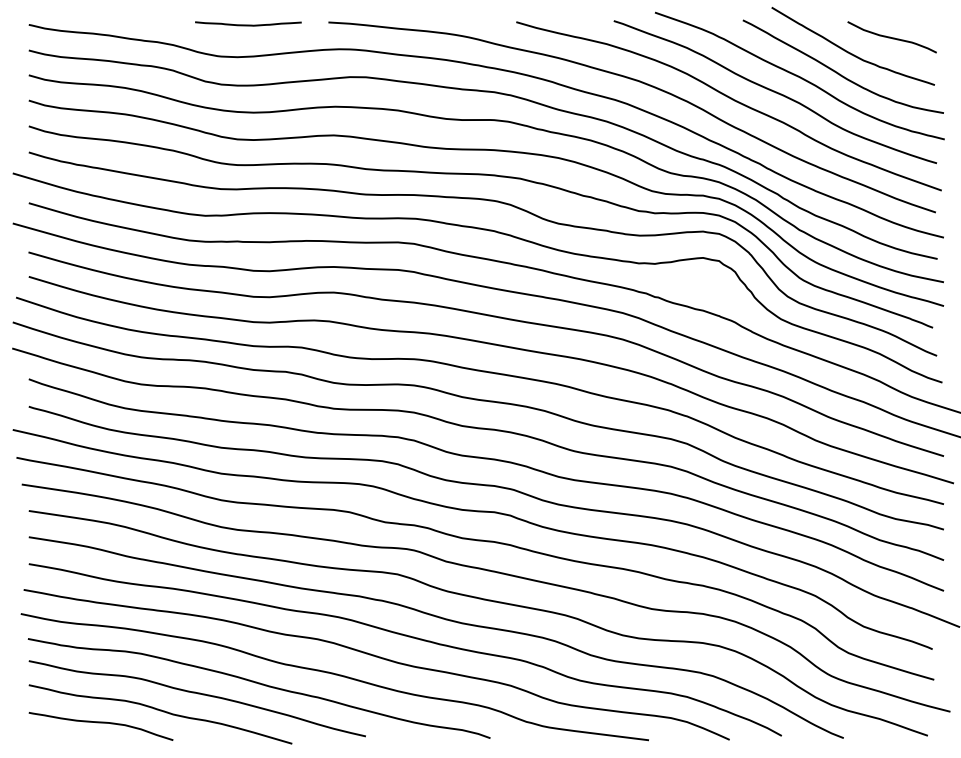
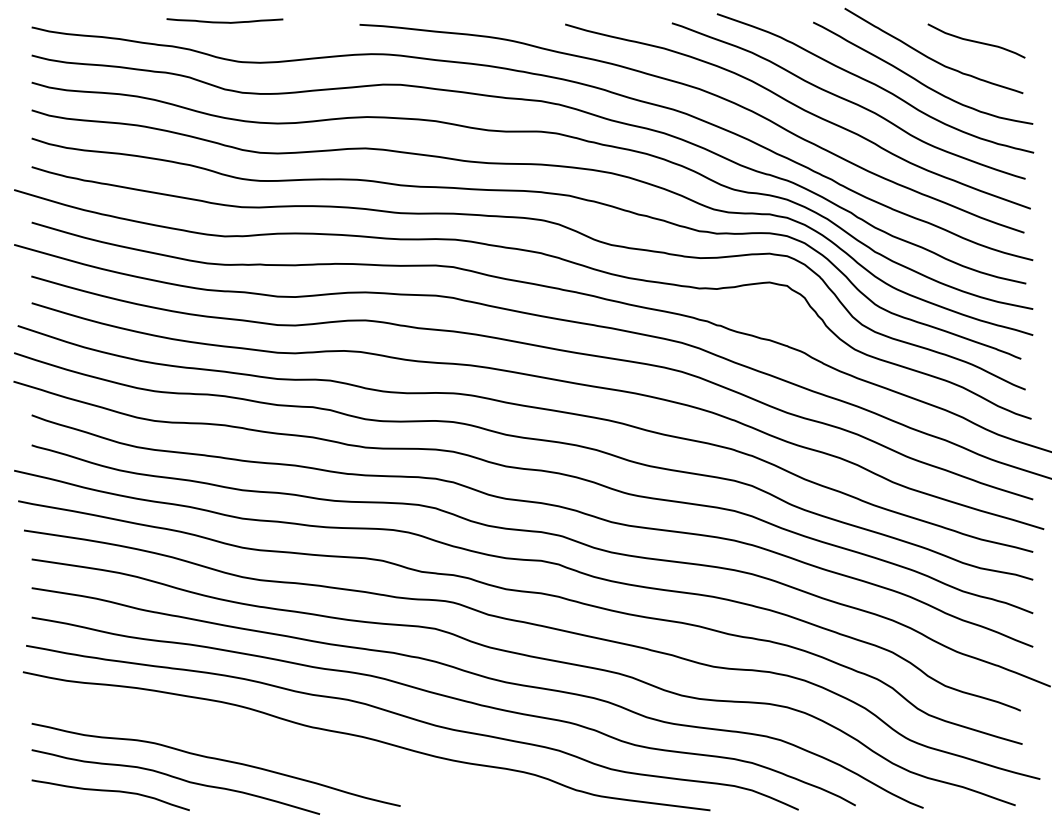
curve: (248, 24) -> (225, 21), moved
curve: (258, 684) -> (283, 749), removed

